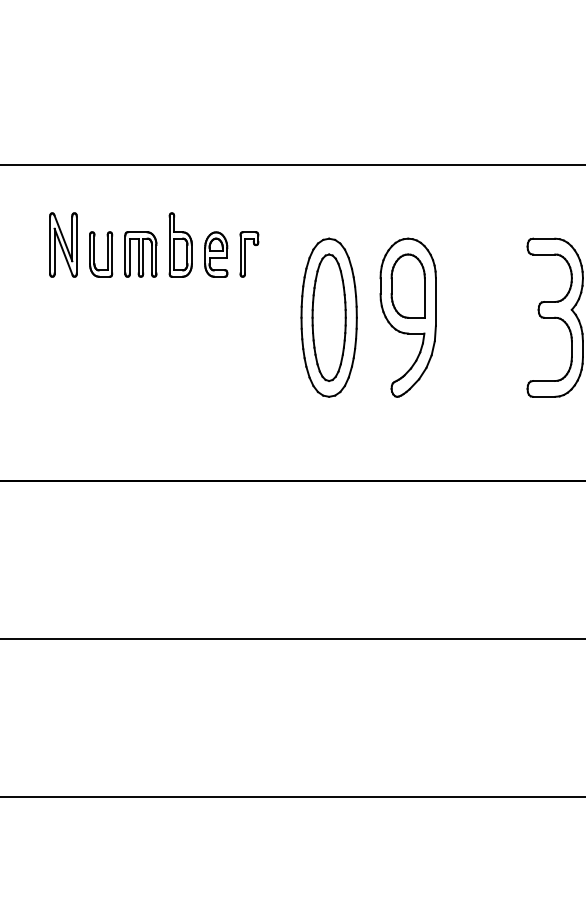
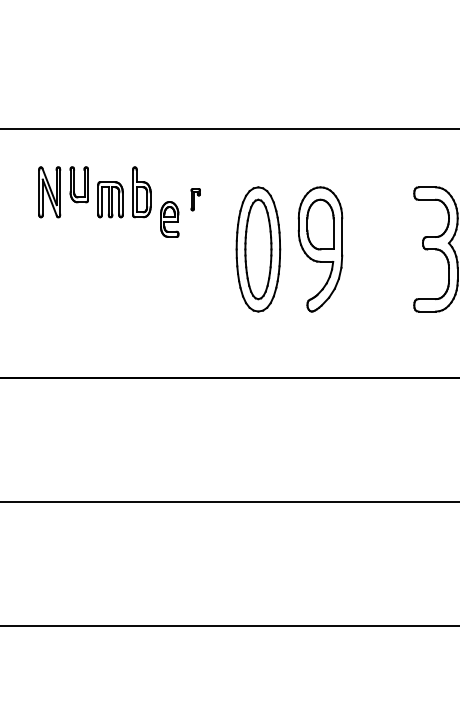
part: (101, 254) -> (79, 184), moved
part: (216, 254) -> (169, 219), moved
part: (249, 254) -> (195, 199), size x0.6

